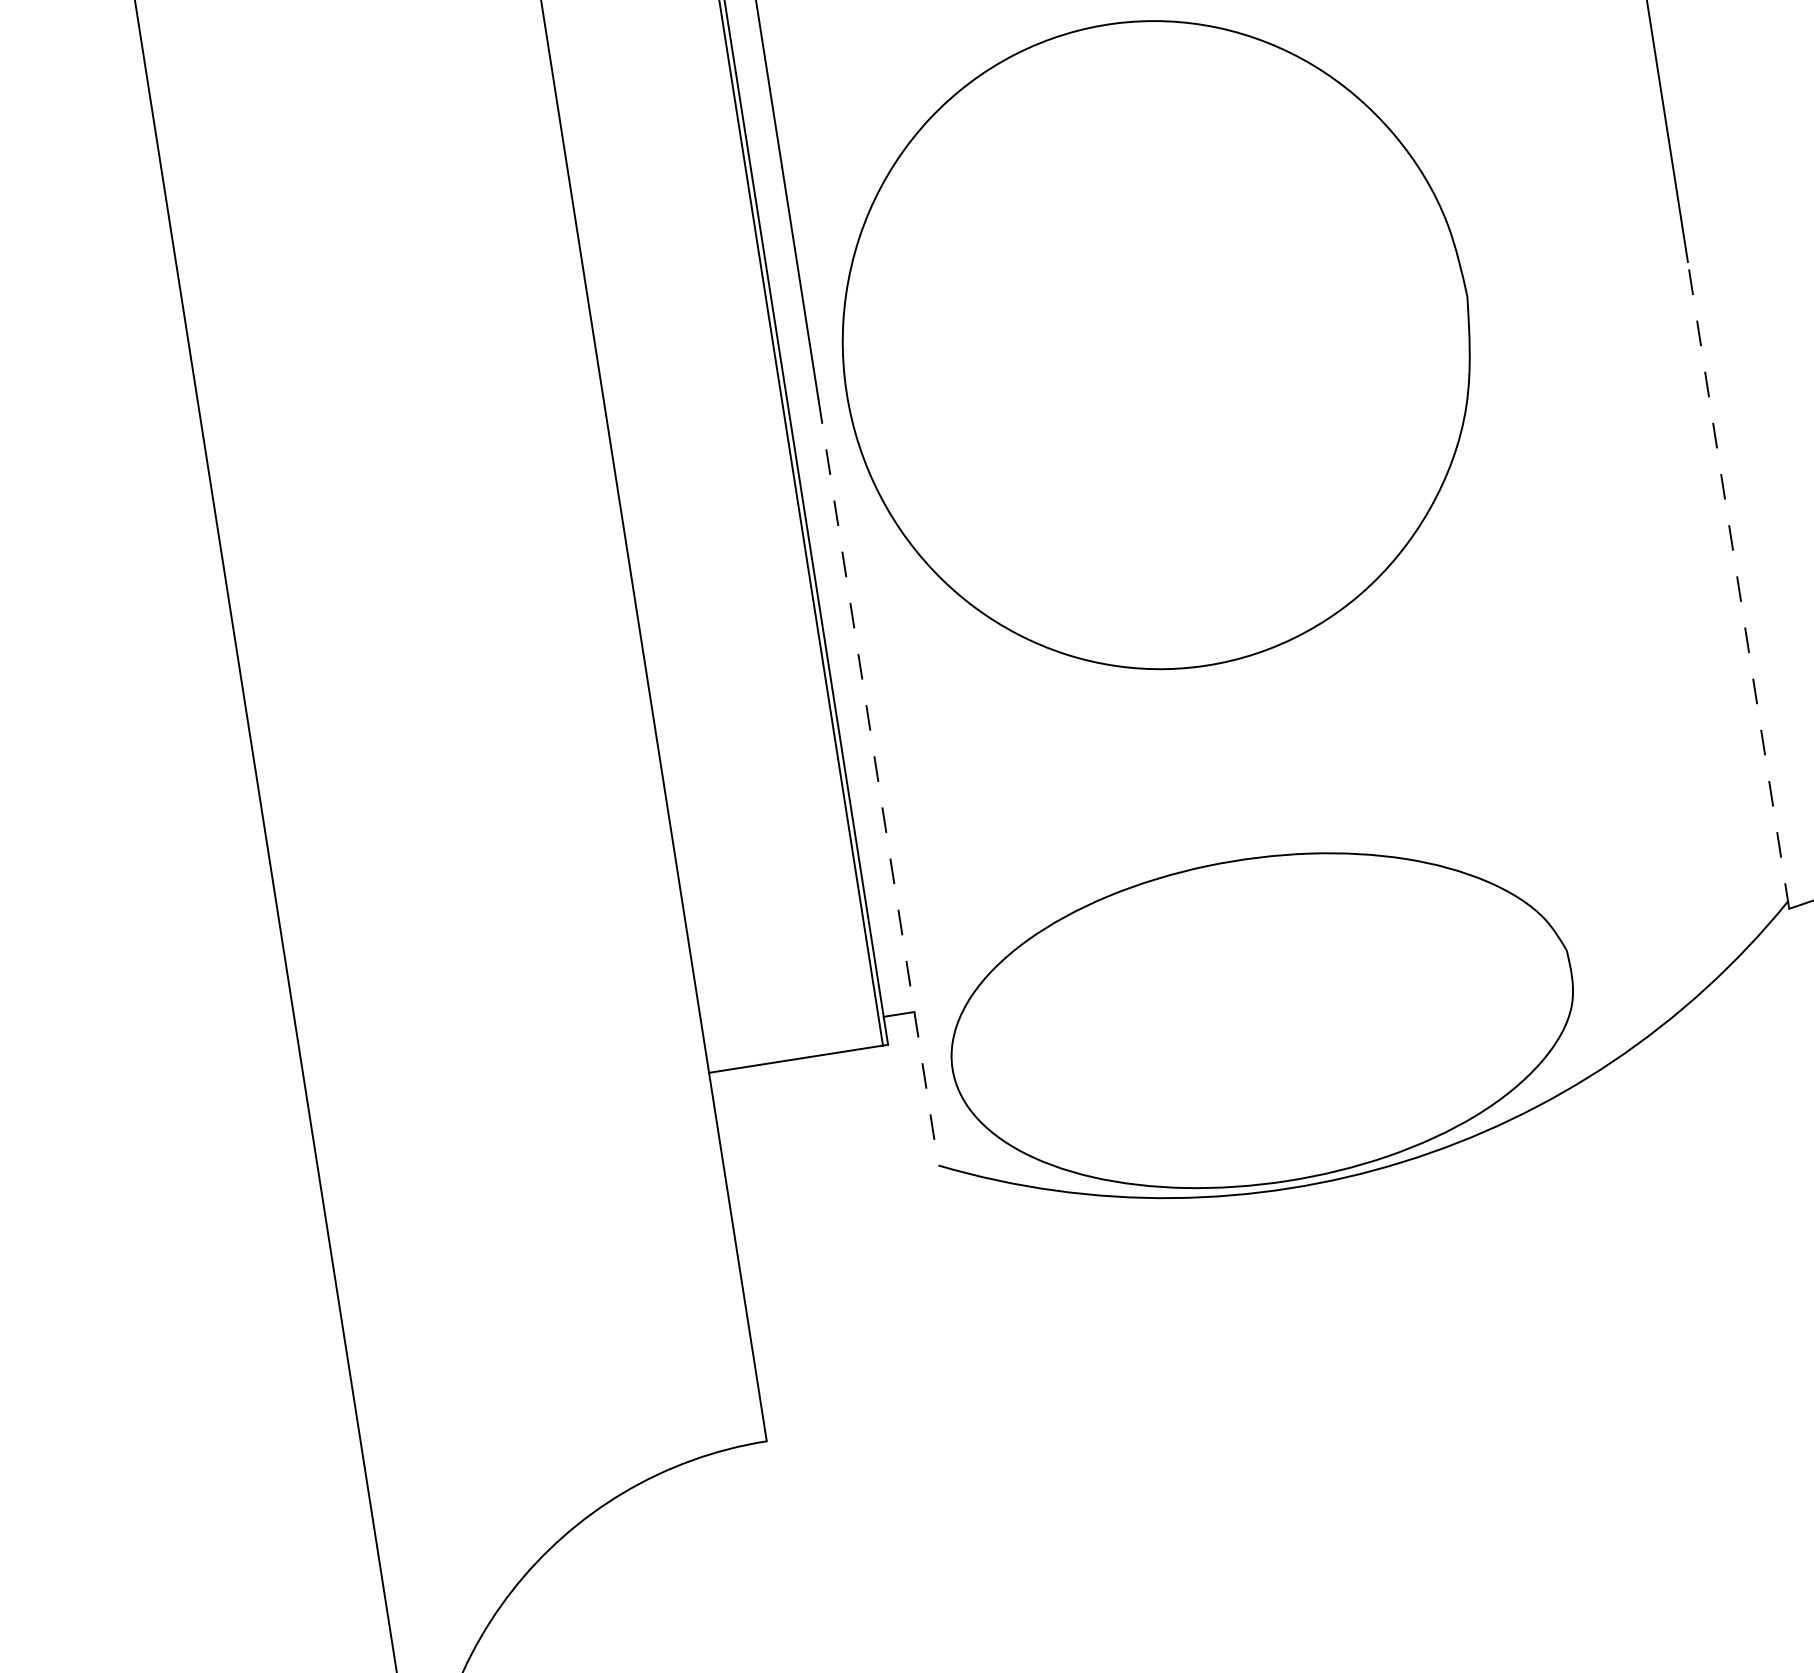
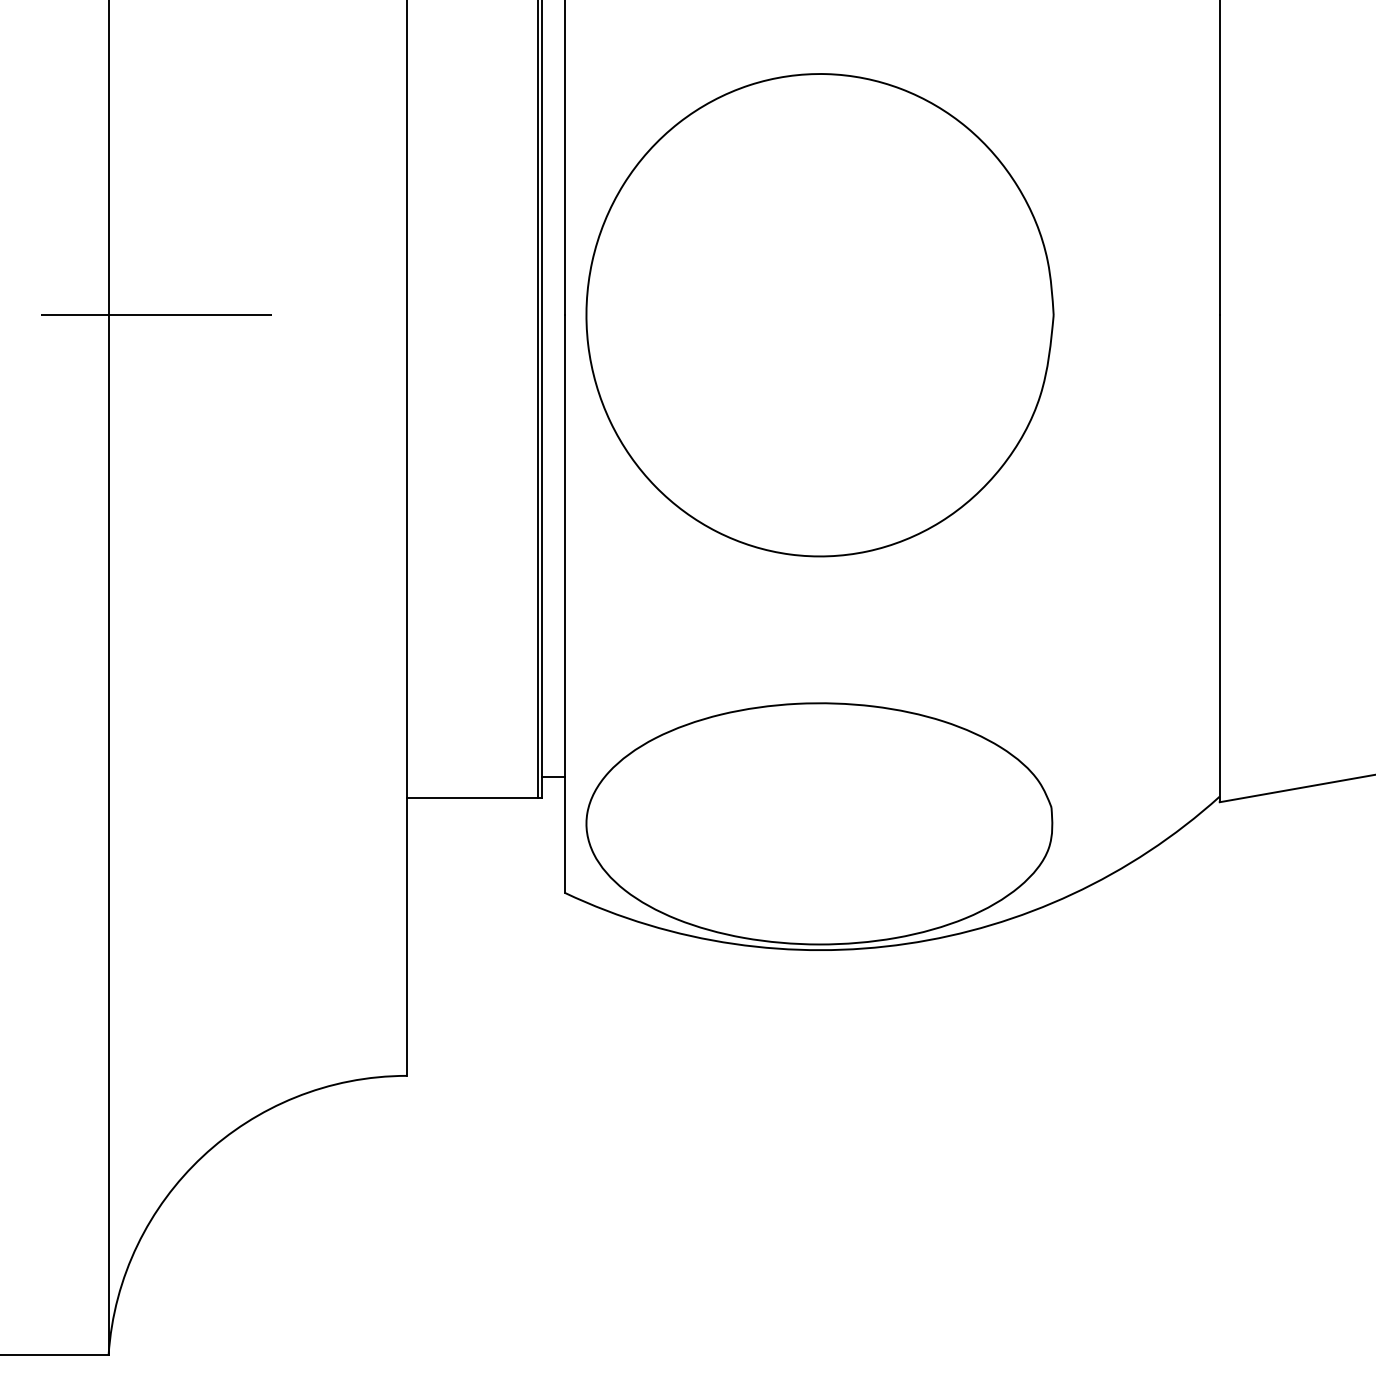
line: (275, 483) -> (156, 315), added
line: (1738, 585) -> (1219, 558), dashed -> solid
line: (877, 782) -> (564, 604), dashed -> solid

